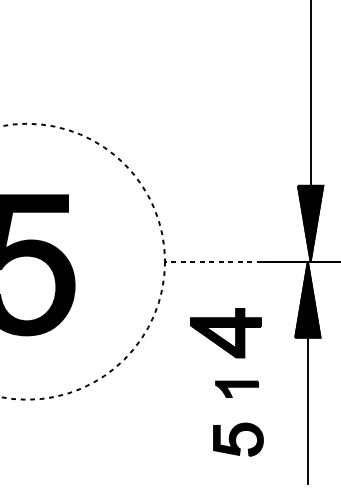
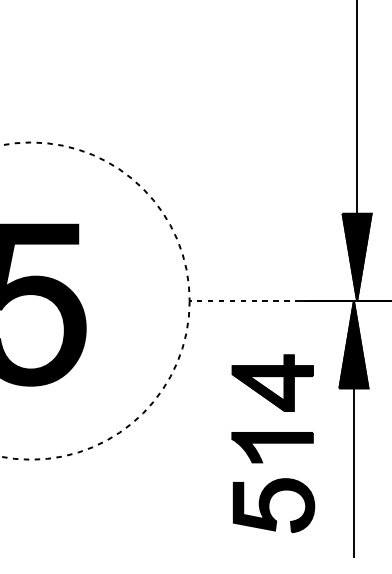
part: (225, 332) -> (272, 382), moved
part: (237, 389) -> (272, 447), size x1.67
part: (238, 439) -> (274, 505), size x1.43

